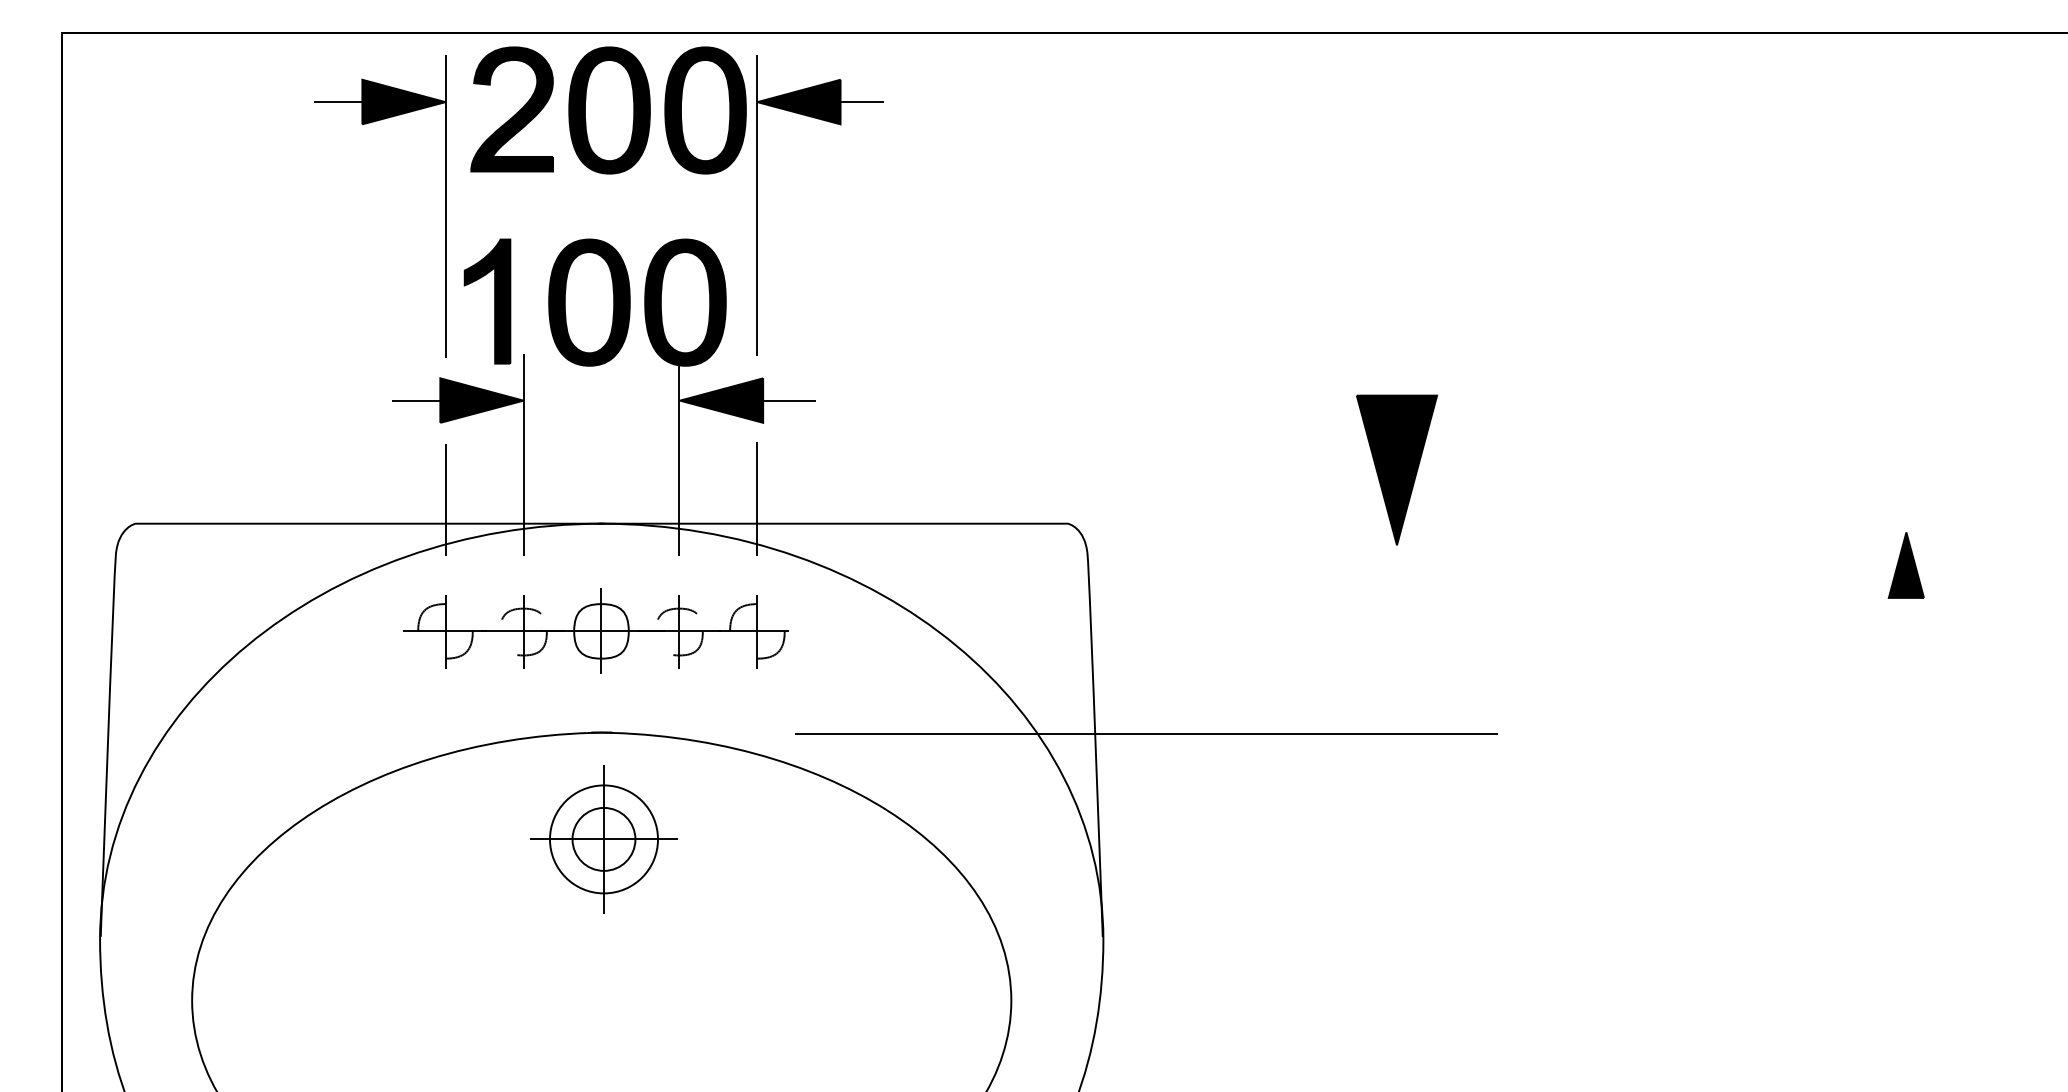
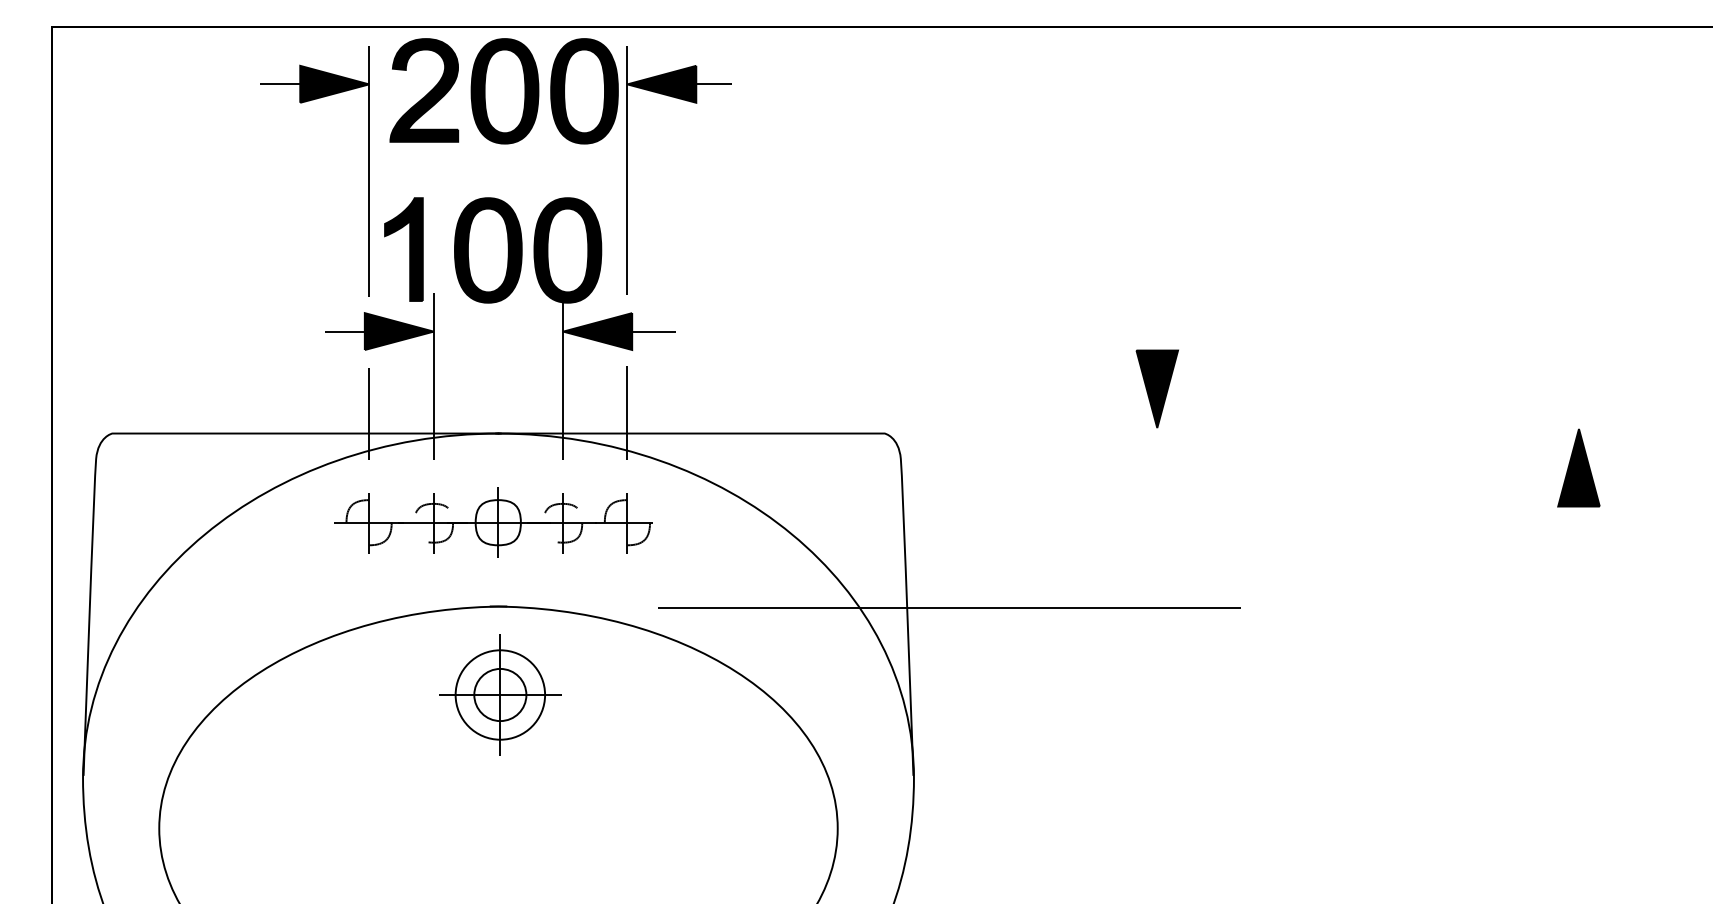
part: (1397, 469) -> (1157, 388), size x0.62
part: (1906, 565) -> (1579, 468), size x1.43

